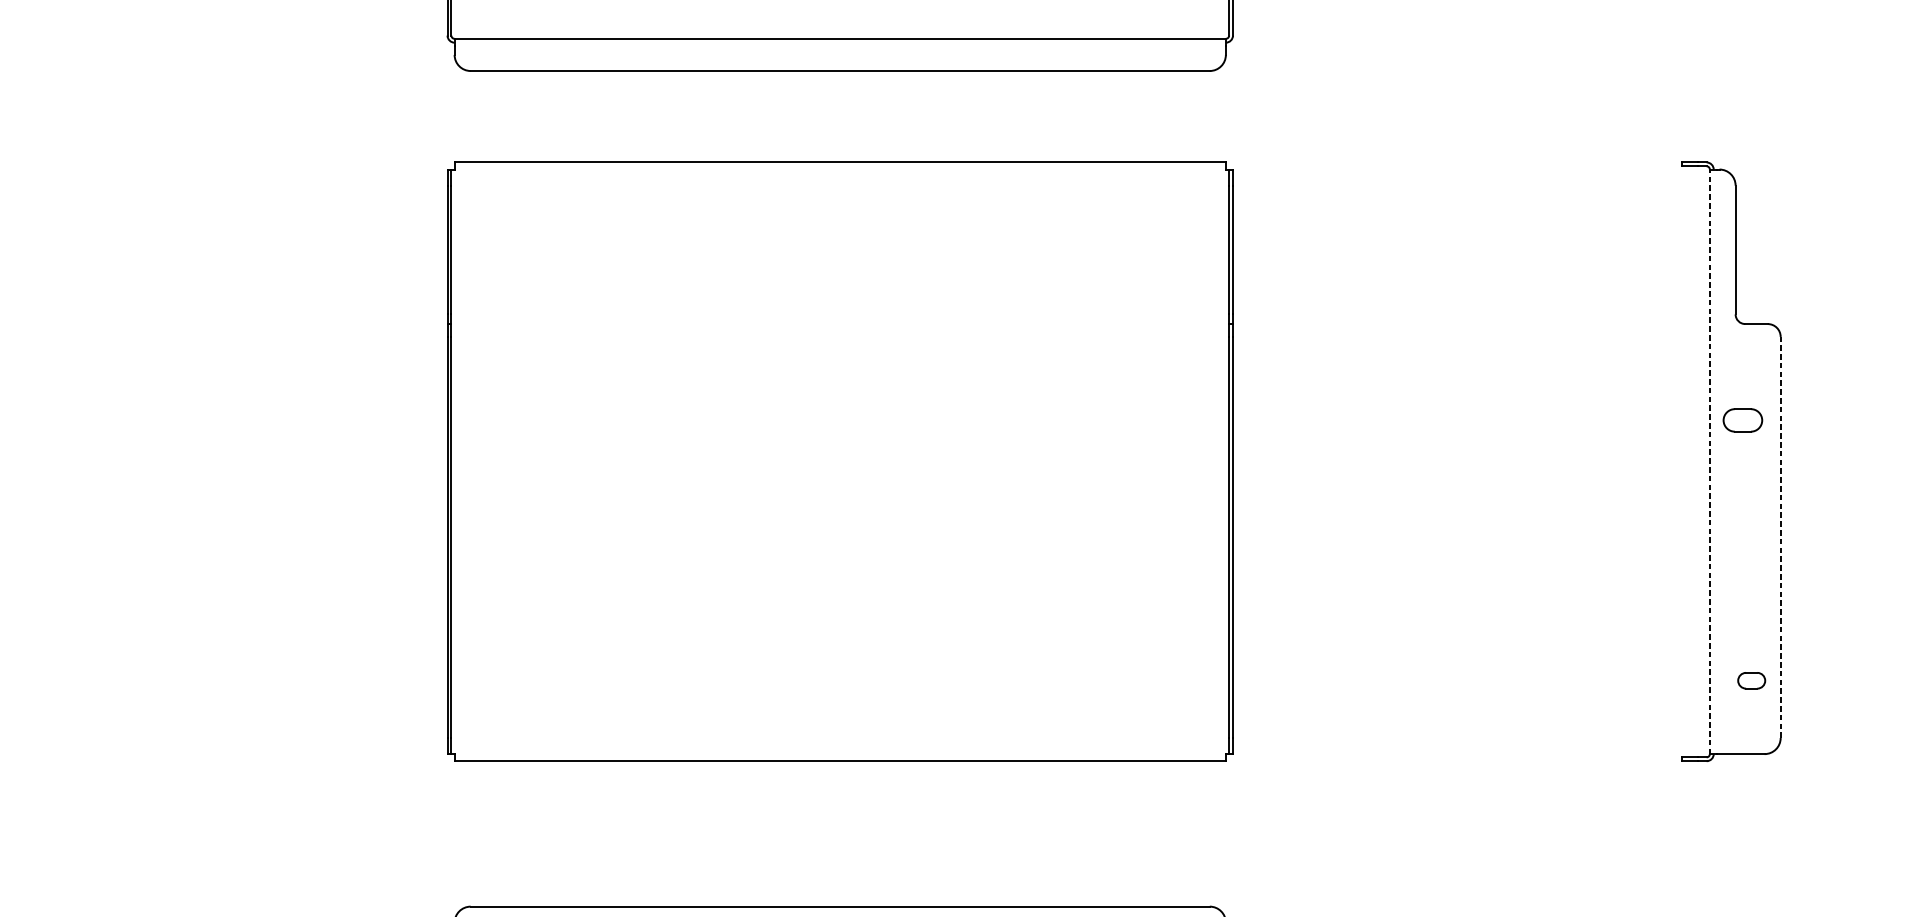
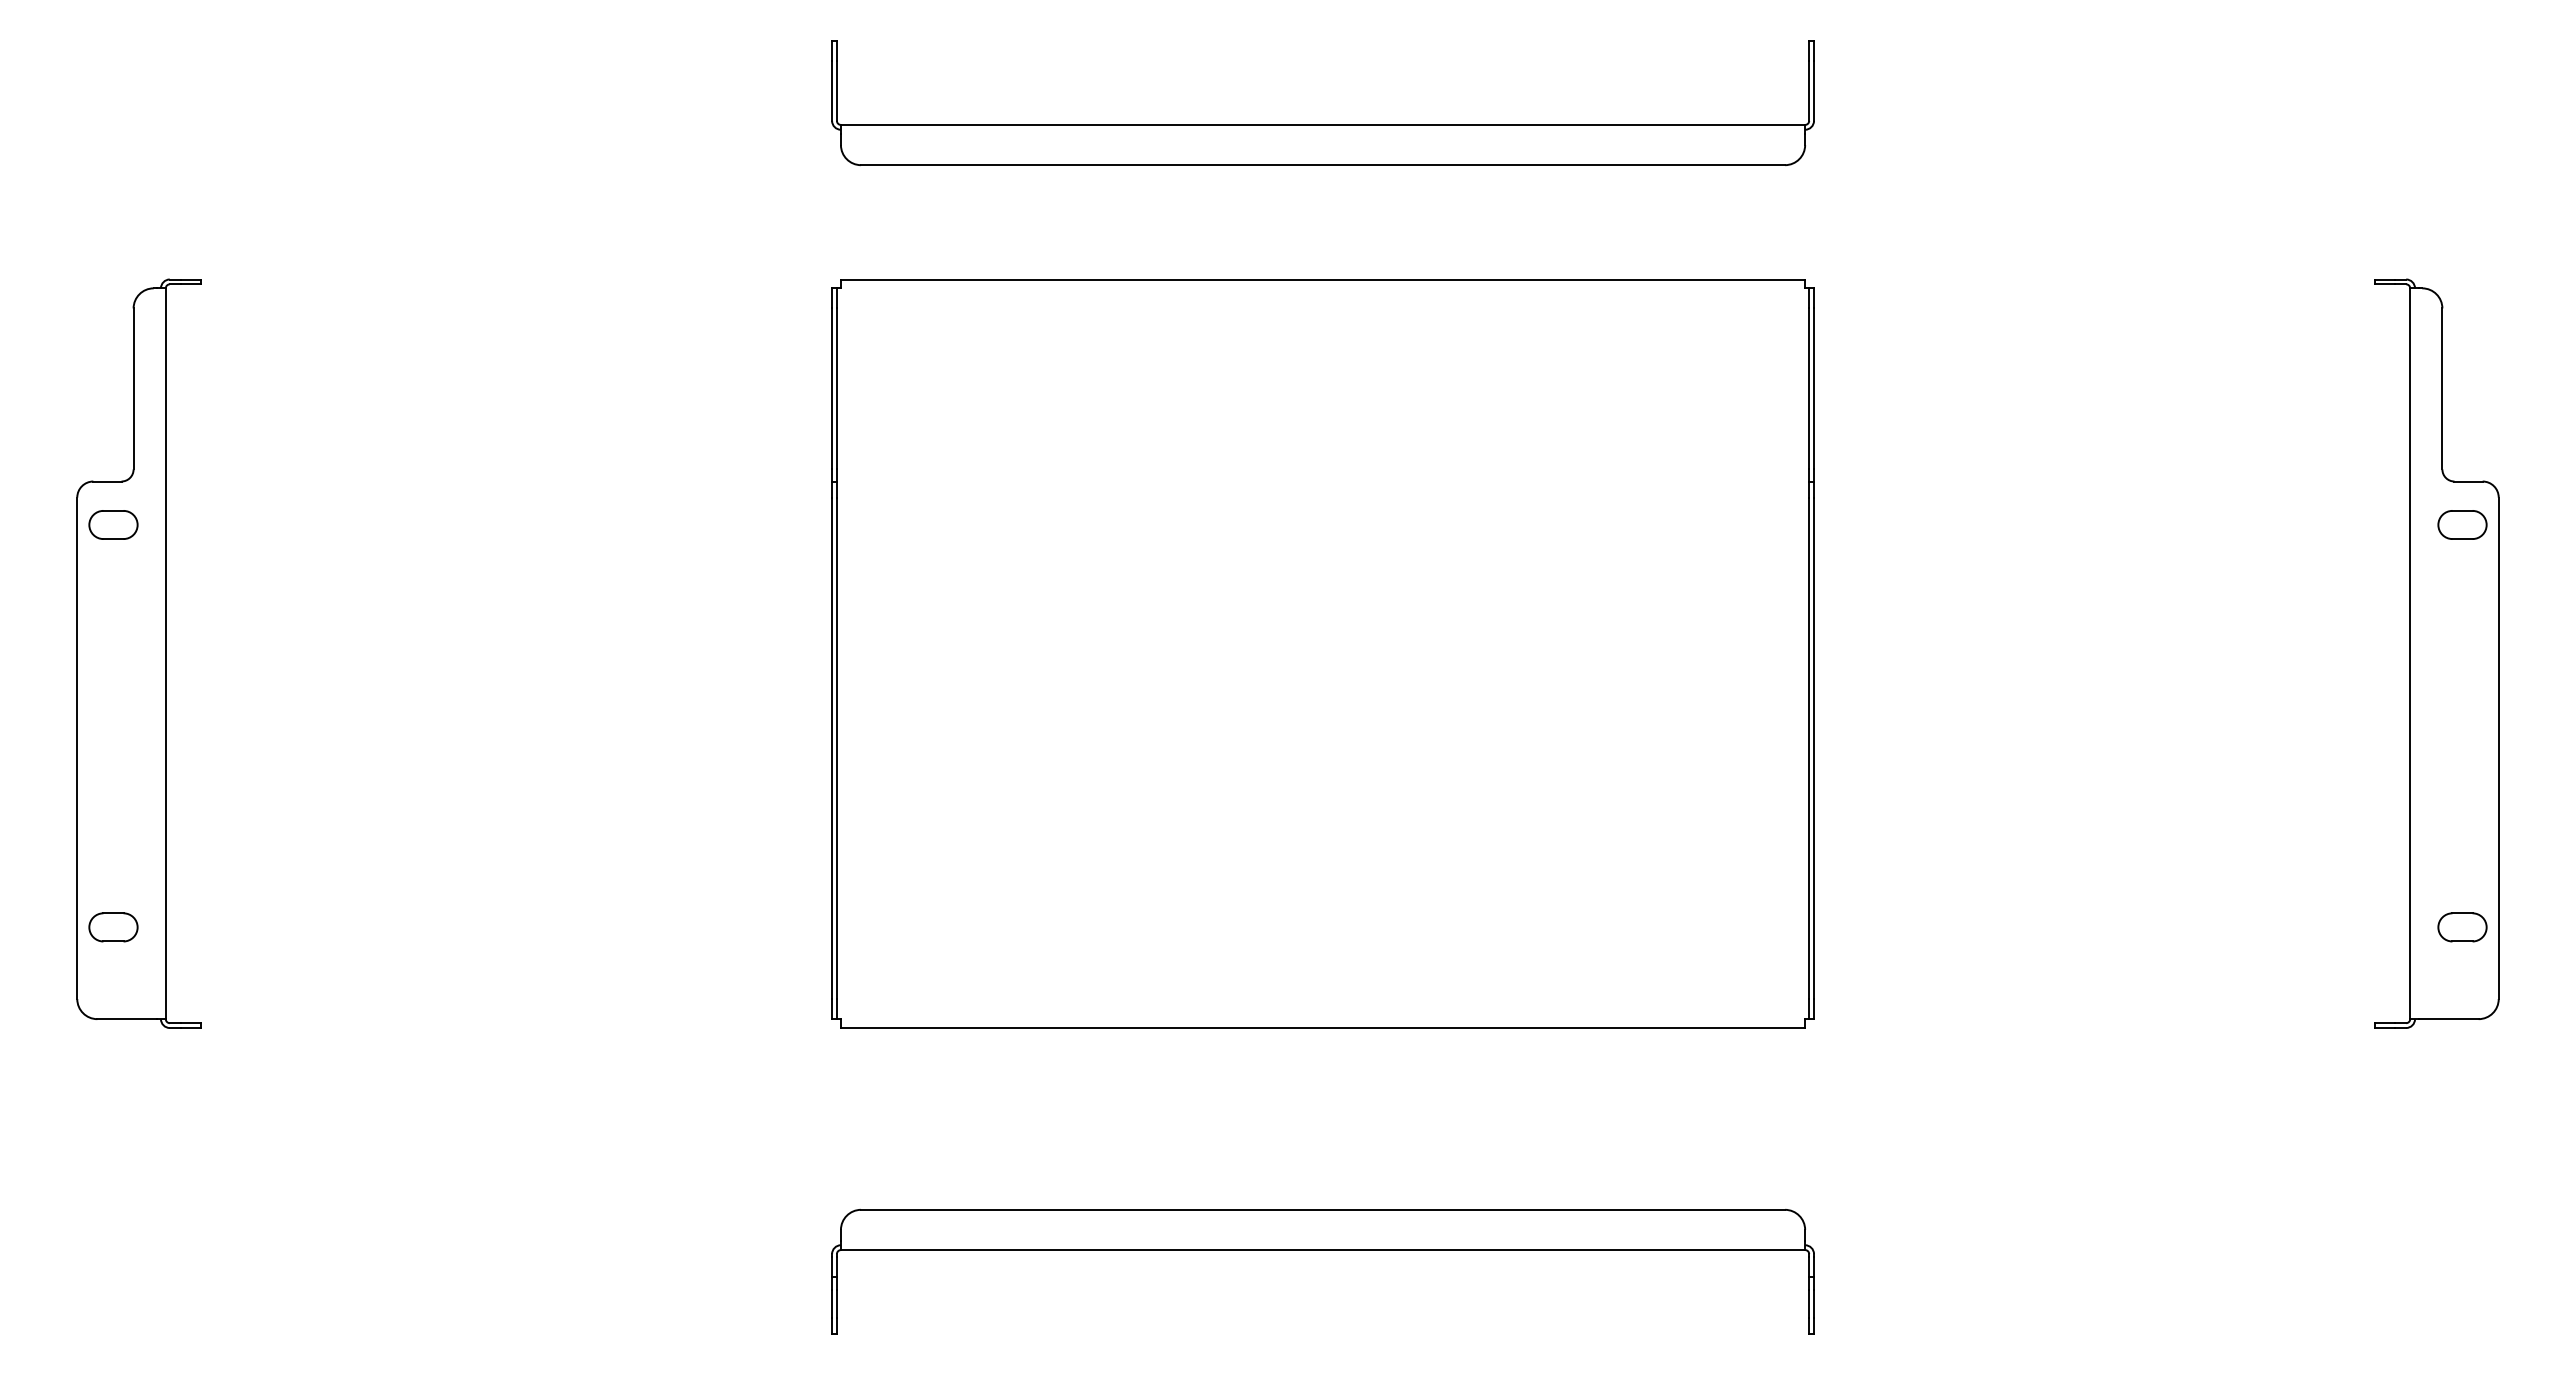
part: (1742, 420) -> (2462, 524), moved
line: (1710, 461) -> (2410, 653), dashed -> solid
line: (1780, 537) -> (2498, 748), dashed -> solid
part: (1751, 680) -> (2462, 927), size x1.43

